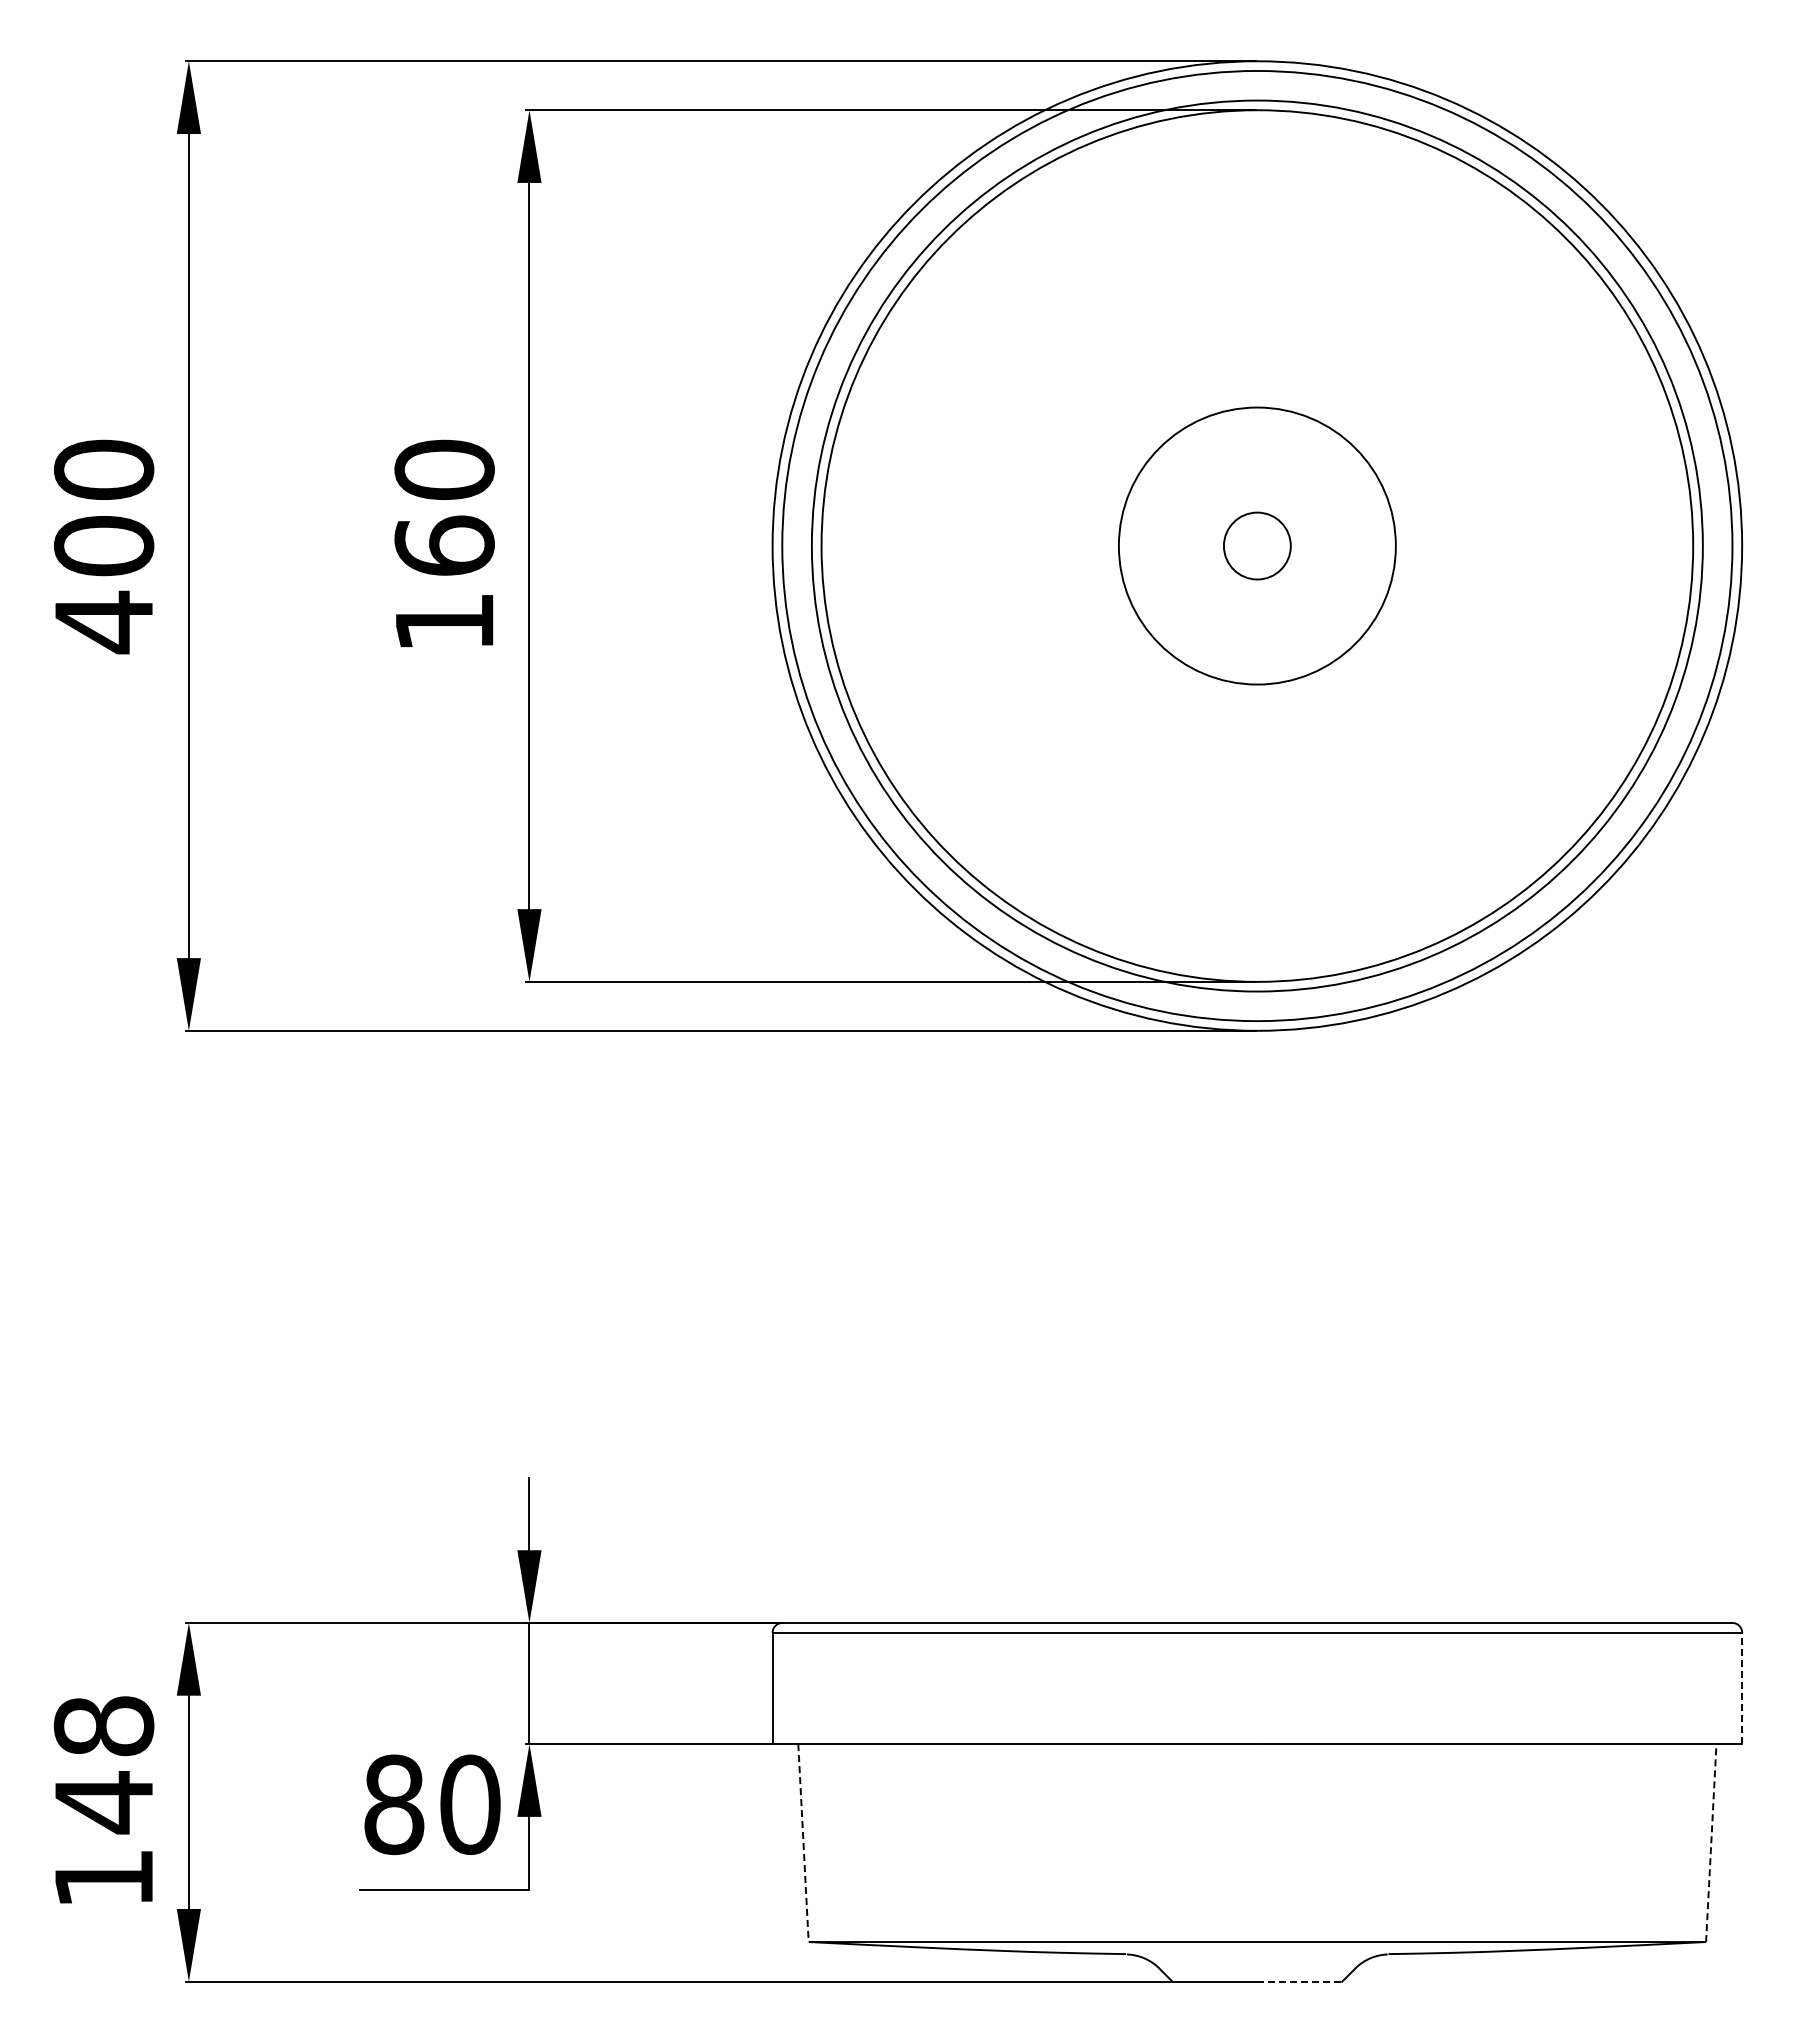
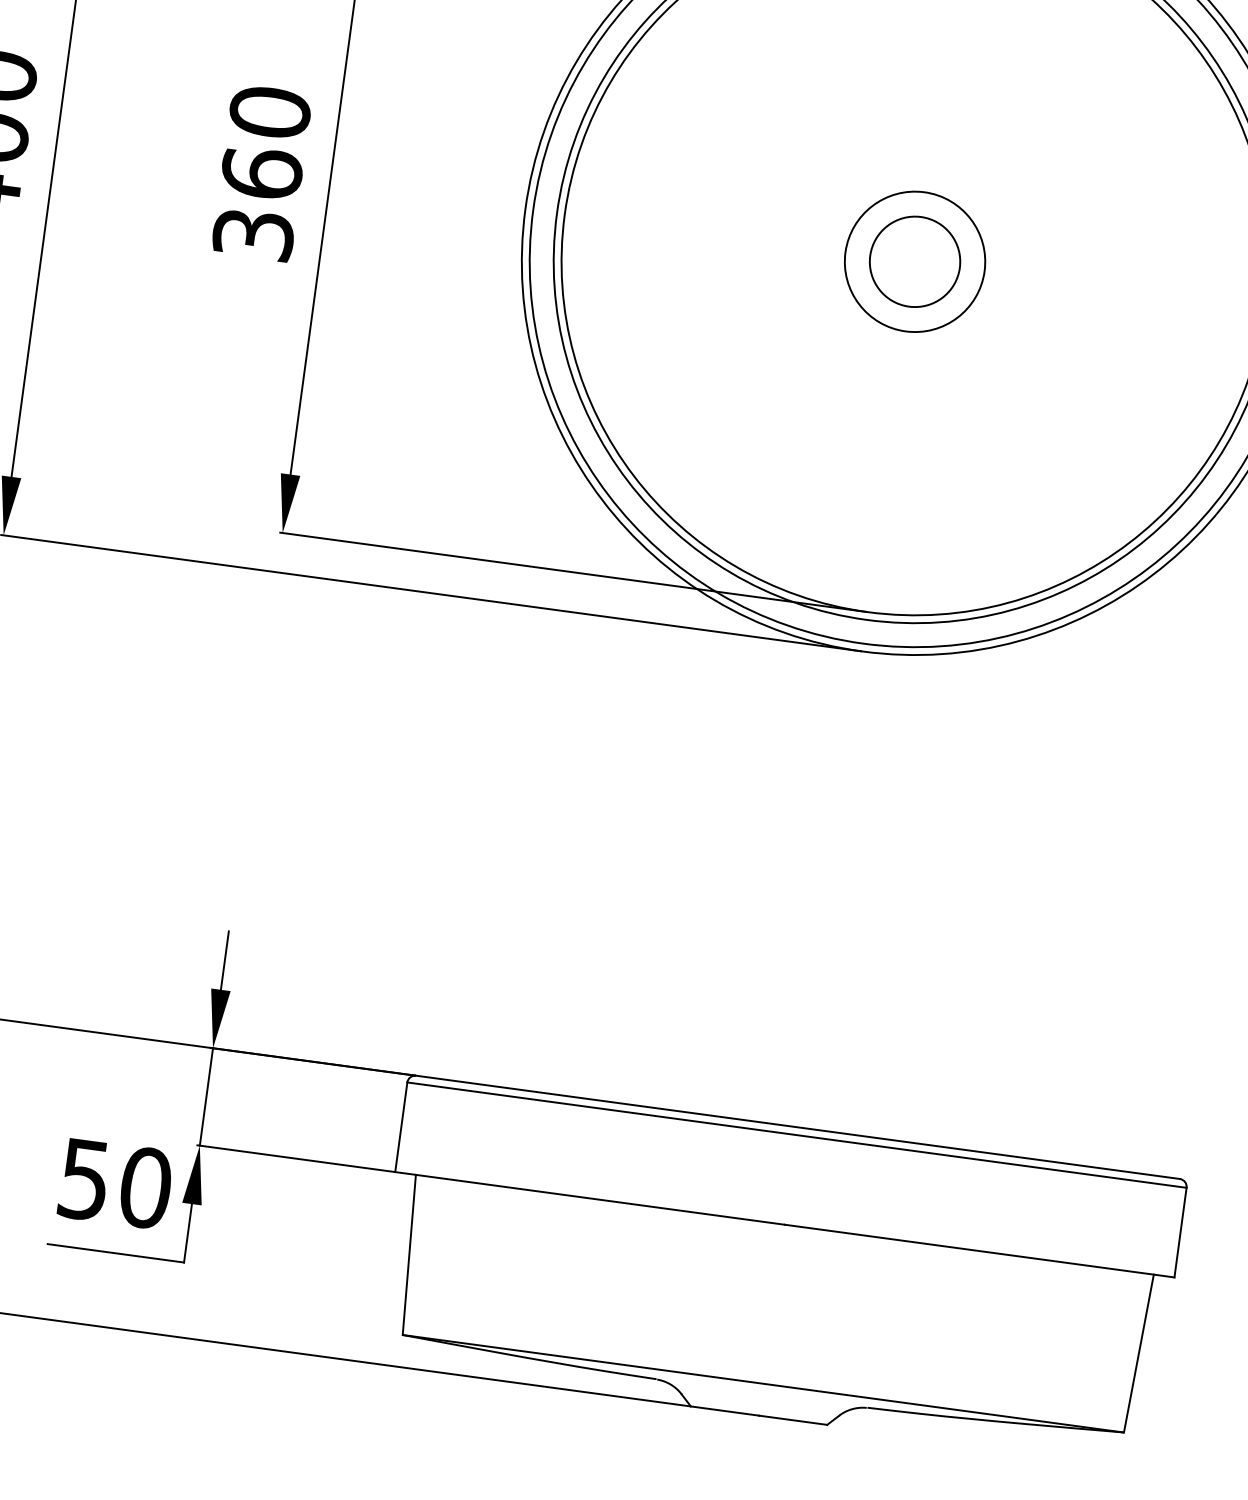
circle: (1256, 545) -> (914, 261), size x0.62
circle: (1257, 545) -> (915, 261), size x1.67
text: (444, 622) -> (253, 234), 160 -> 360
line: (1742, 1688) -> (1180, 1232), dashed -> solid
text: (394, 1804) -> (84, 1179), 80 -> 50
line: (1711, 1842) -> (1139, 1353), dashed -> solid
line: (803, 1843) -> (409, 1255), dashed -> solid
line: (1300, 1981) -> (793, 1420), dashed -> solid

